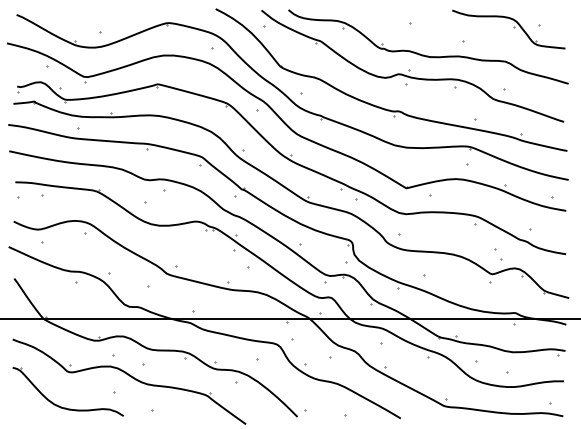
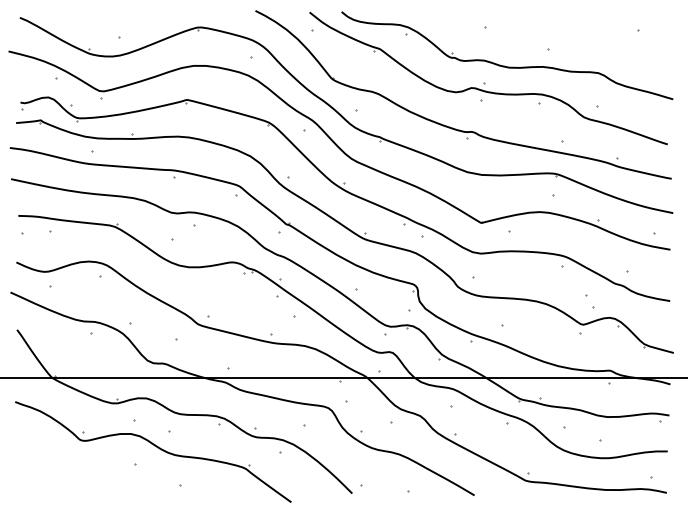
part: (513, 27) -> (608, 32), removed
part: (65, 407) -> (77, 482), removed

